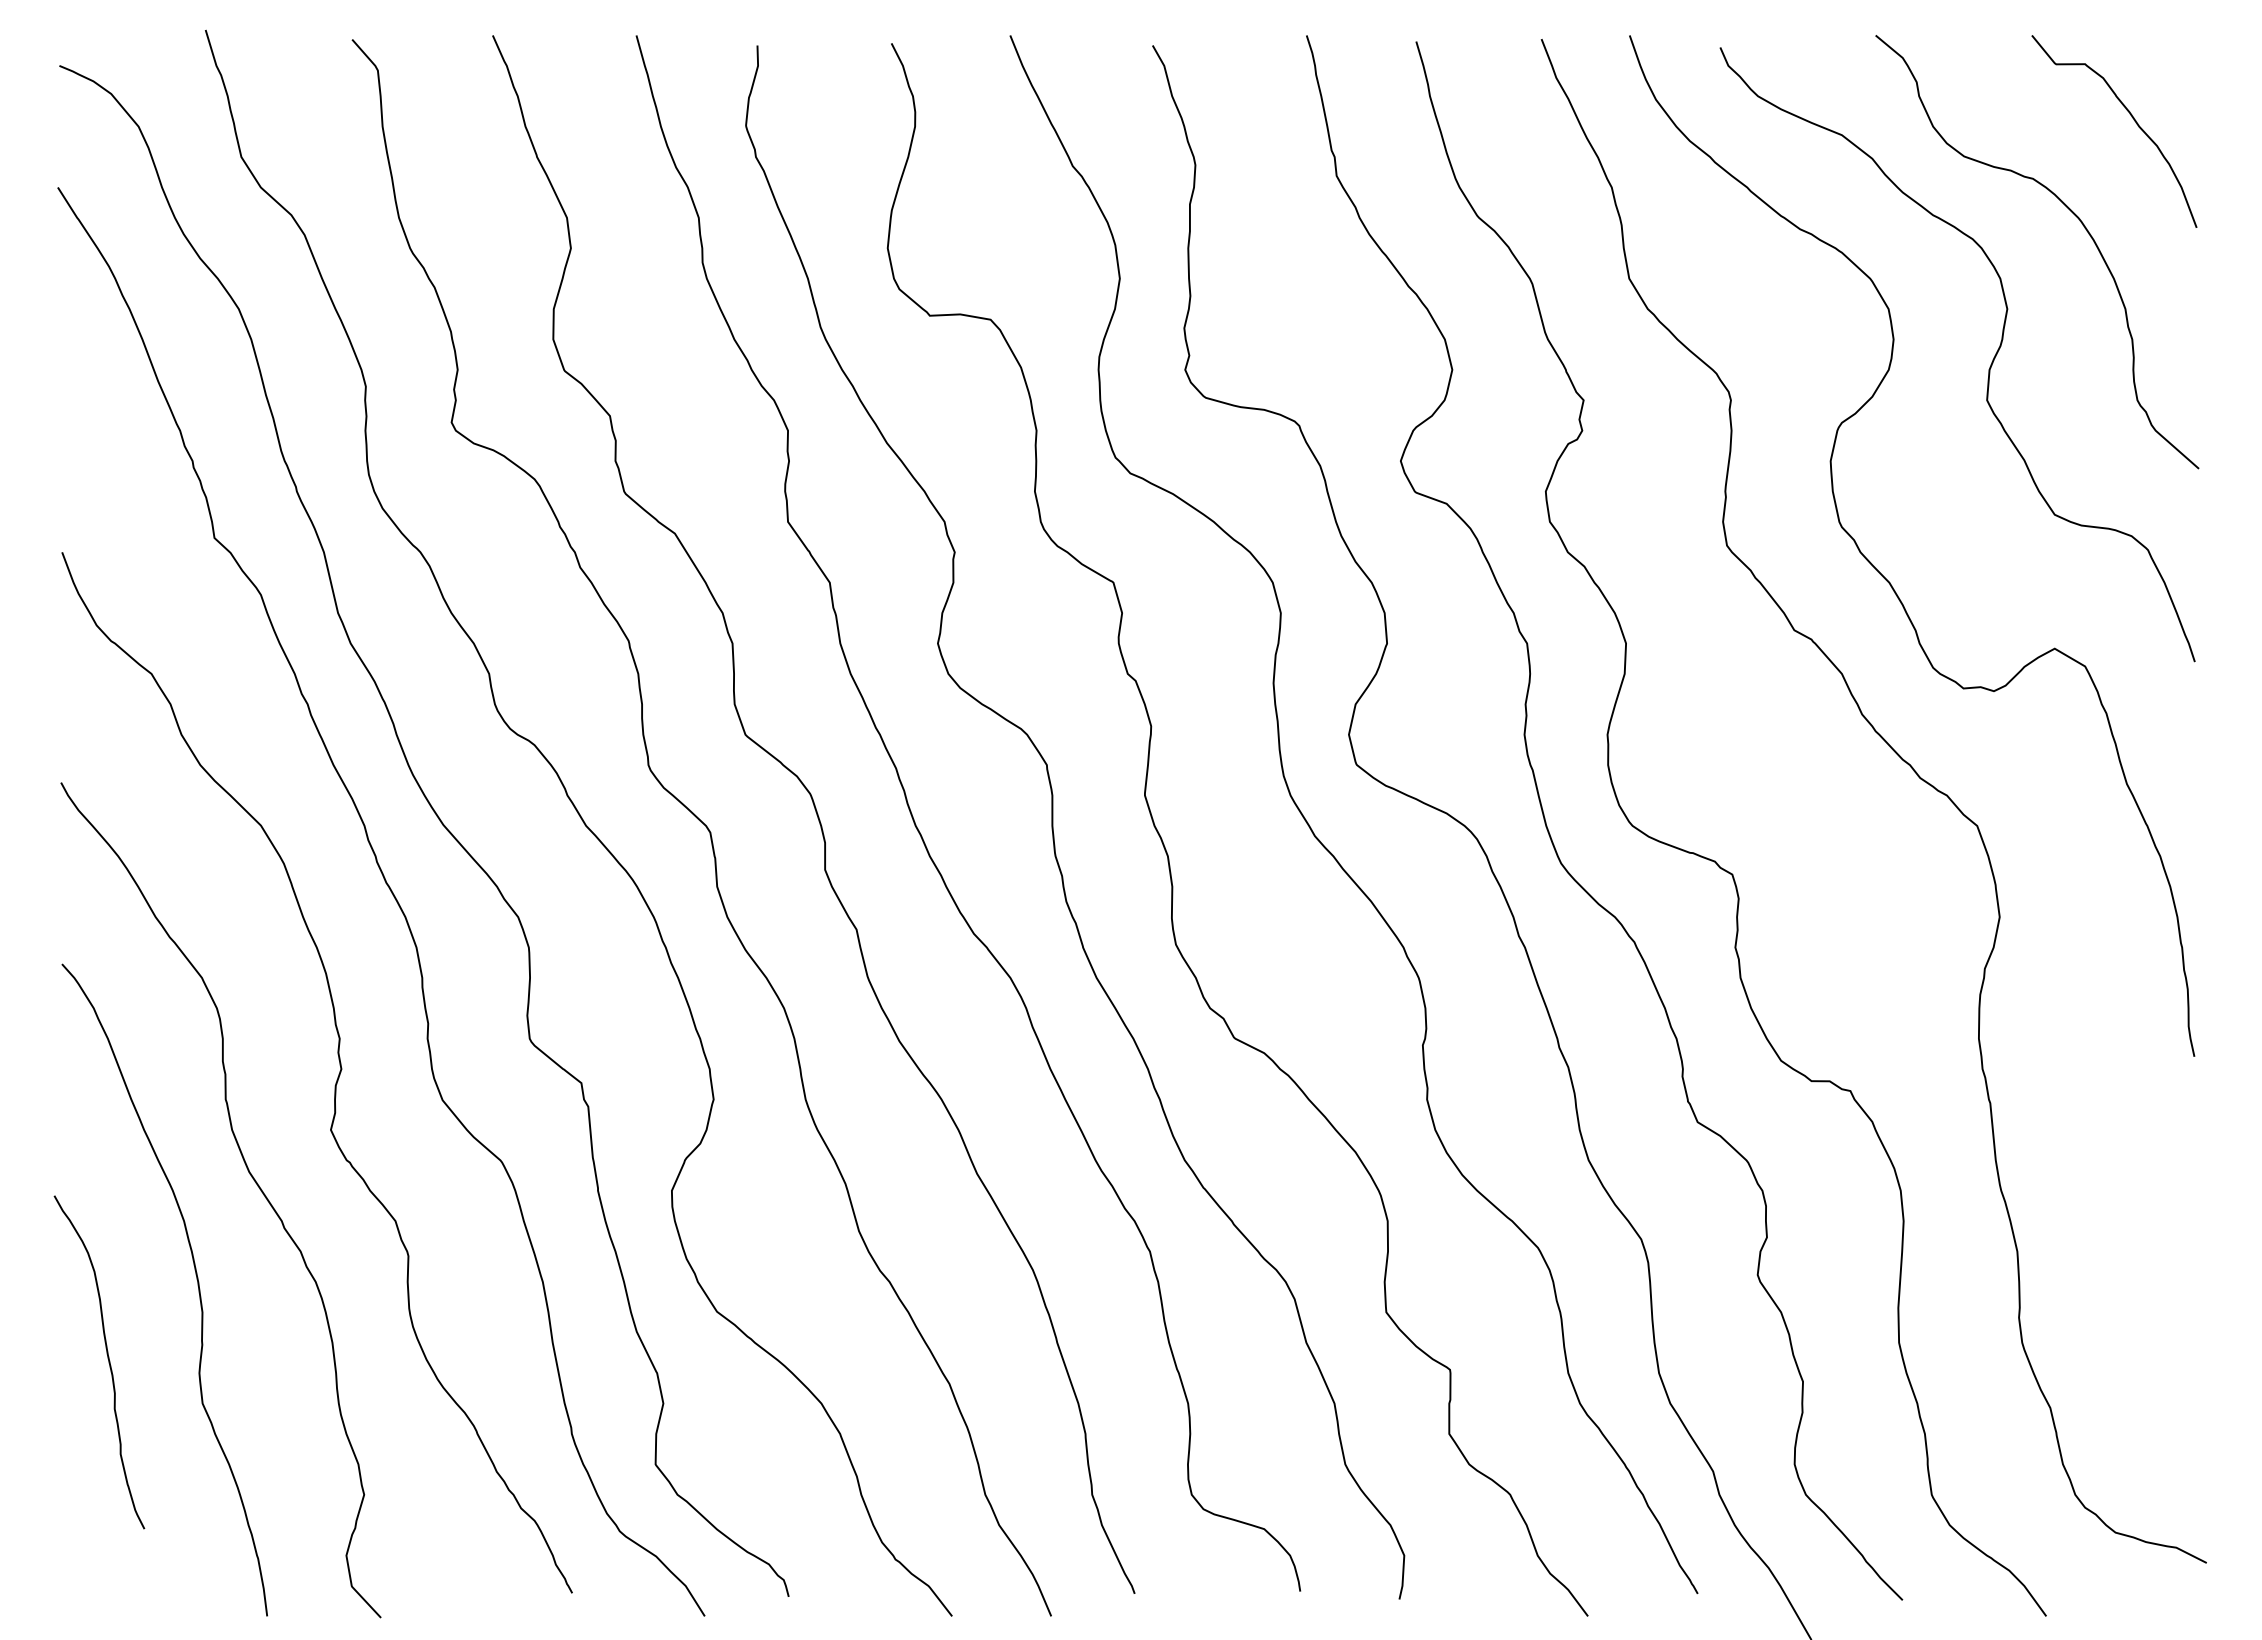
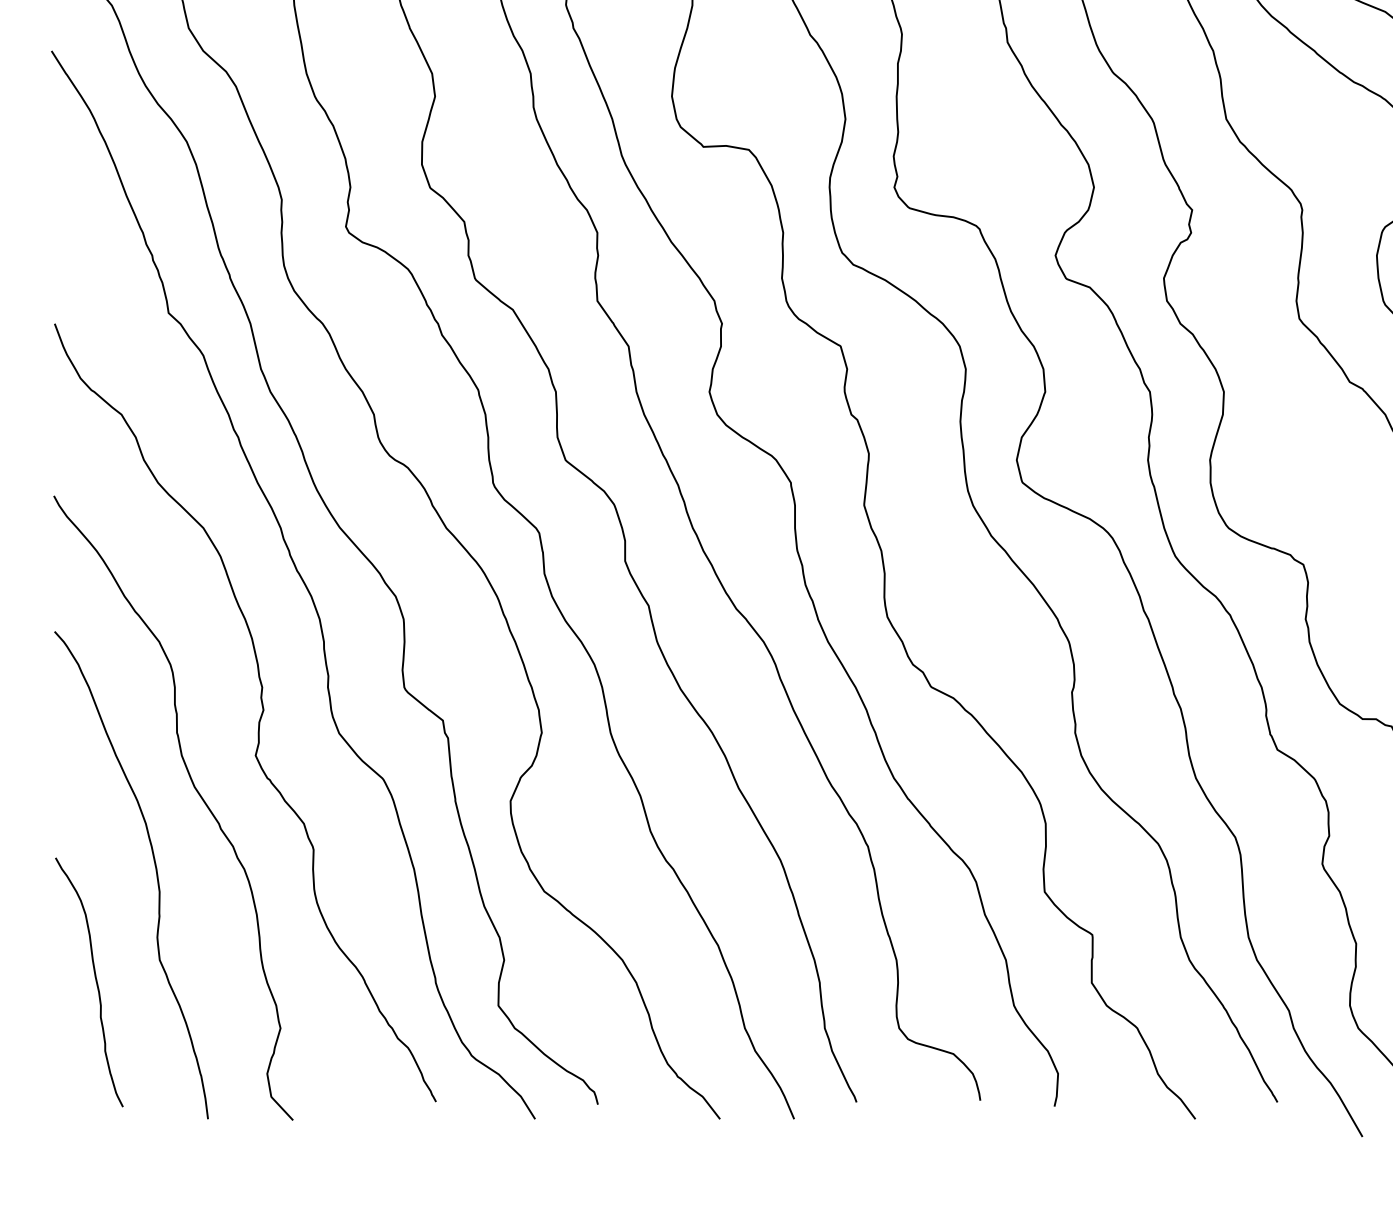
curve: (107, 1358) -> (95, 979), moved

